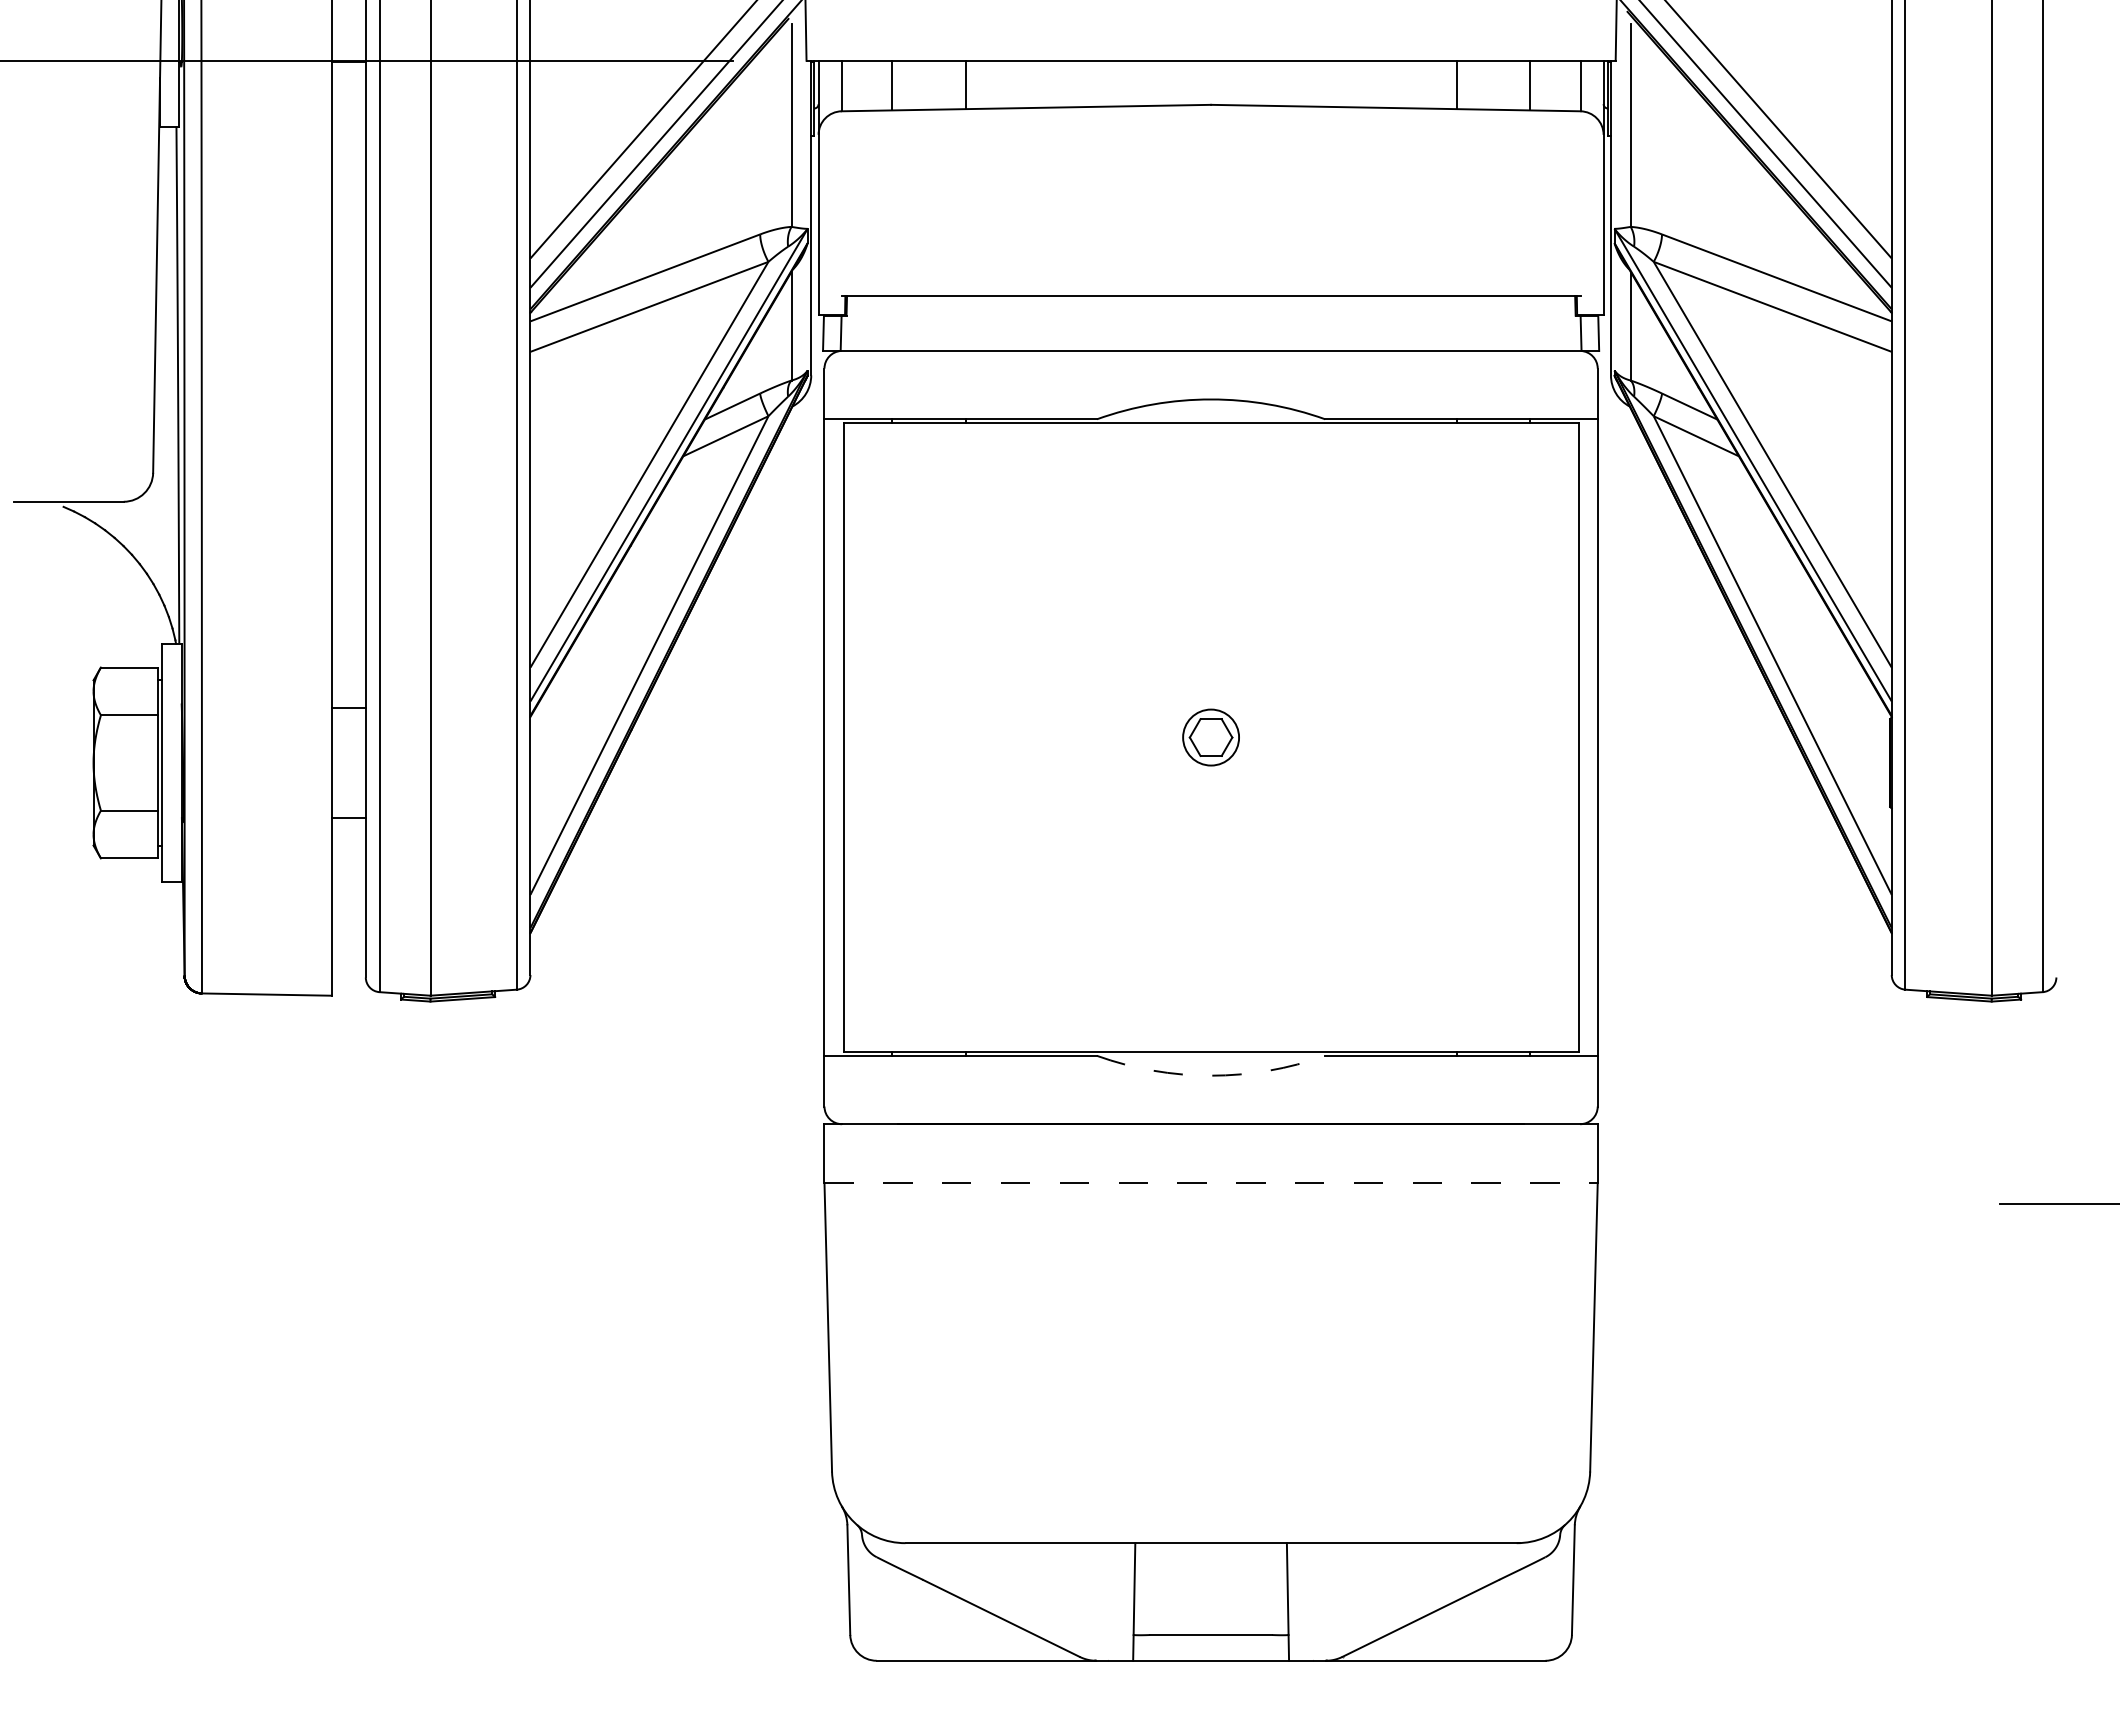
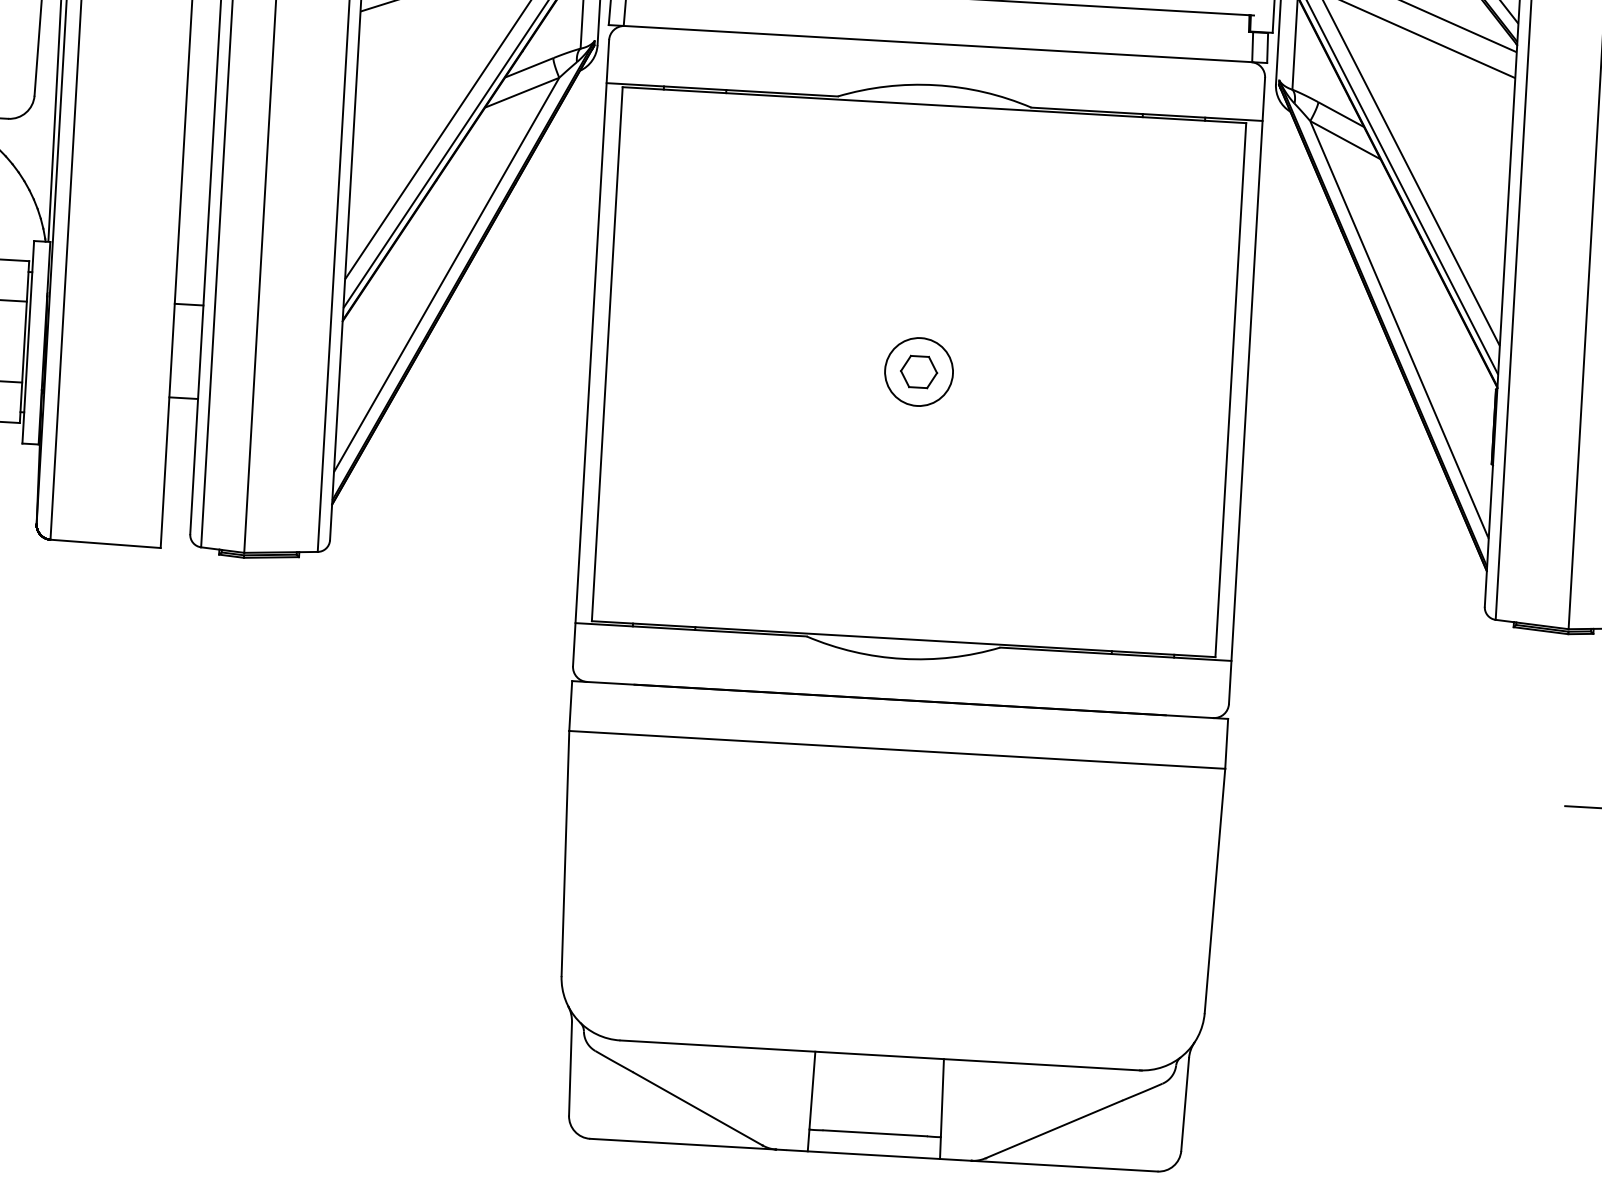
circle: (1211, 737) -> (919, 371), size x1.43
arc: (1211, 1075) -> (902, 658), dashed -> solid
line: (1211, 1183) -> (897, 750), dashed -> solid

